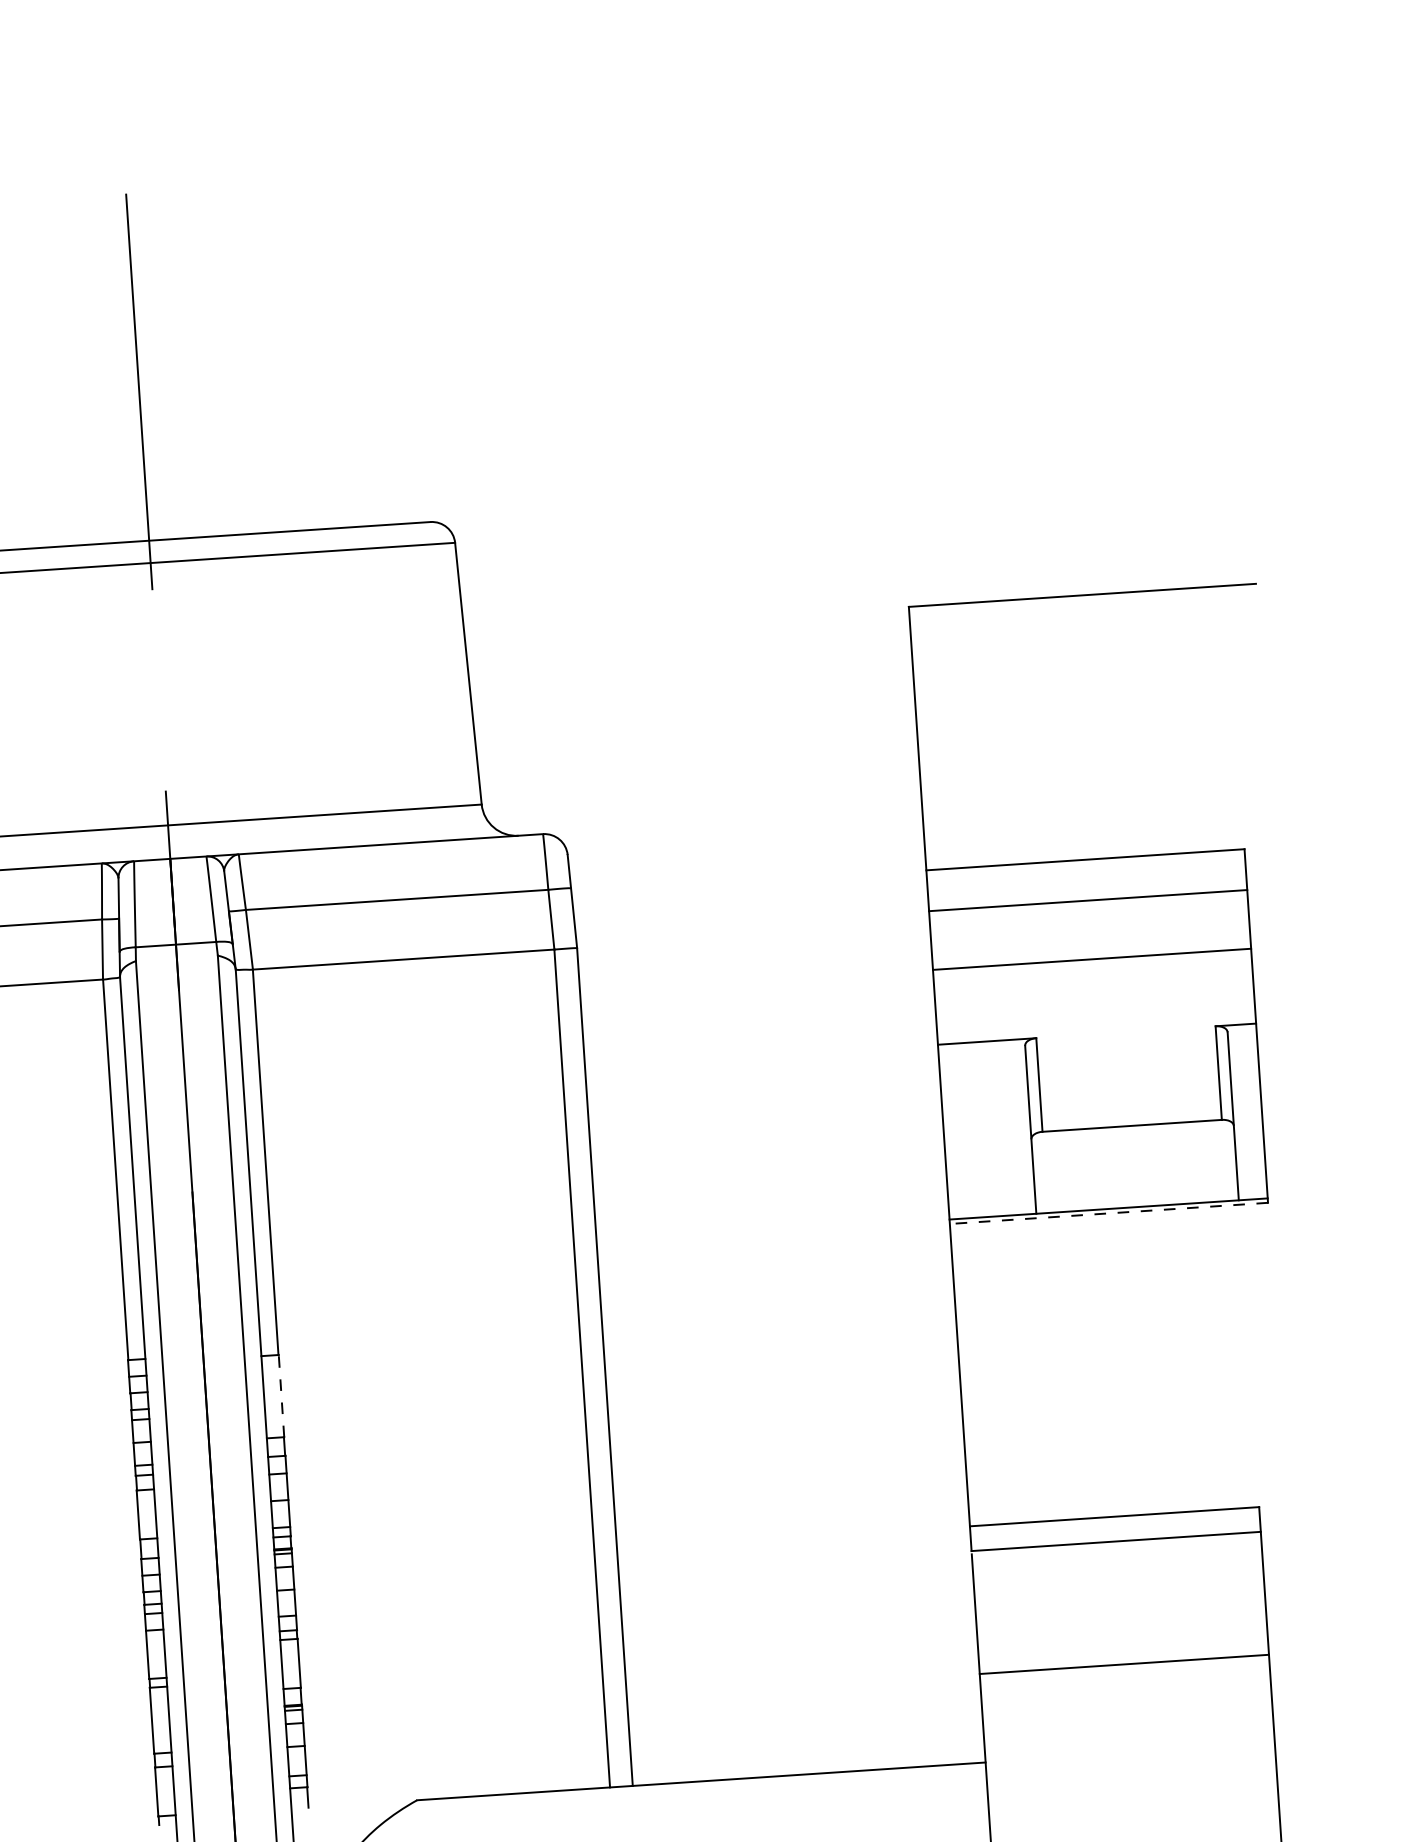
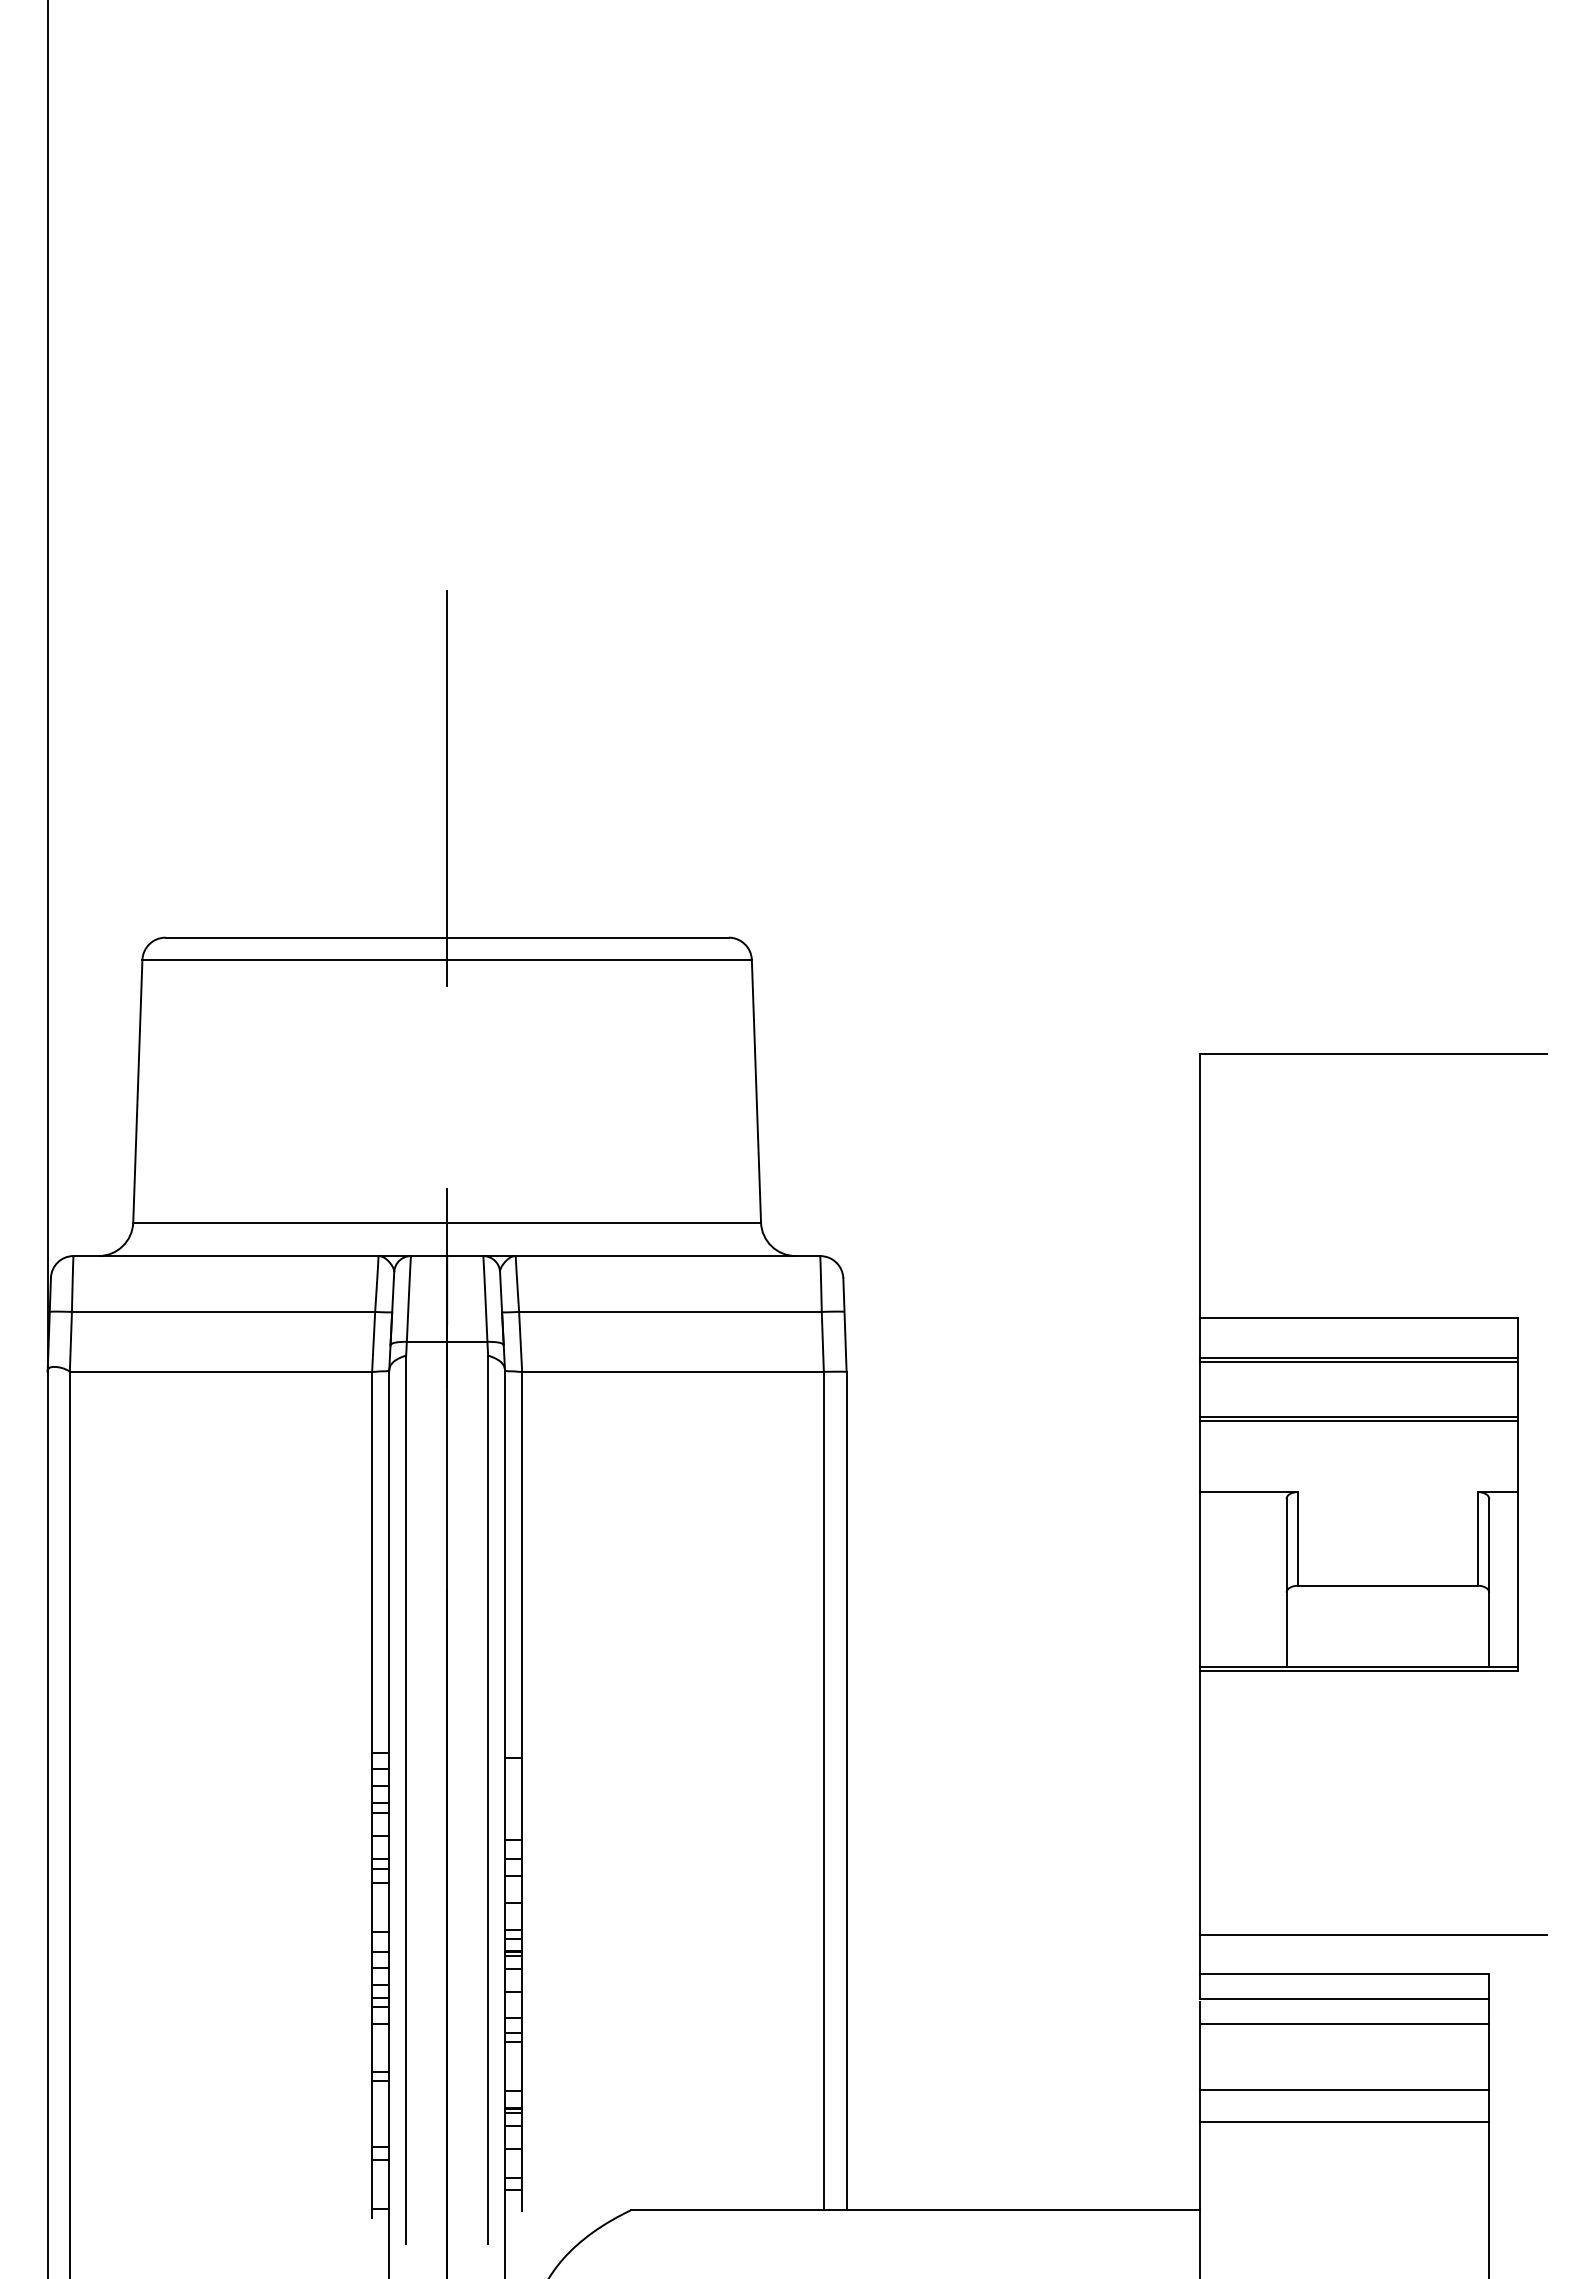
line: (1087, 903) -> (1358, 1361), added
line: (1091, 963) -> (1358, 1421), added
line: (1108, 1213) -> (1358, 1671), dashed -> solid
line: (281, 1395) -> (522, 1798), dashed -> solid
line: (1141, 1476) -> (1373, 1935), added
line: (1117, 1567) -> (1344, 2024), added
line: (1122, 1632) -> (1344, 2089), added

